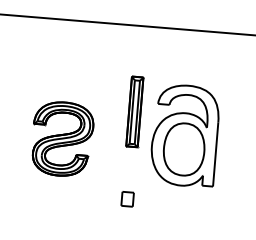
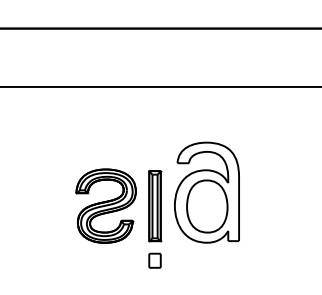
part: (135, 112) -> (155, 206), moved
part: (61, 138) -> (105, 205), moved

